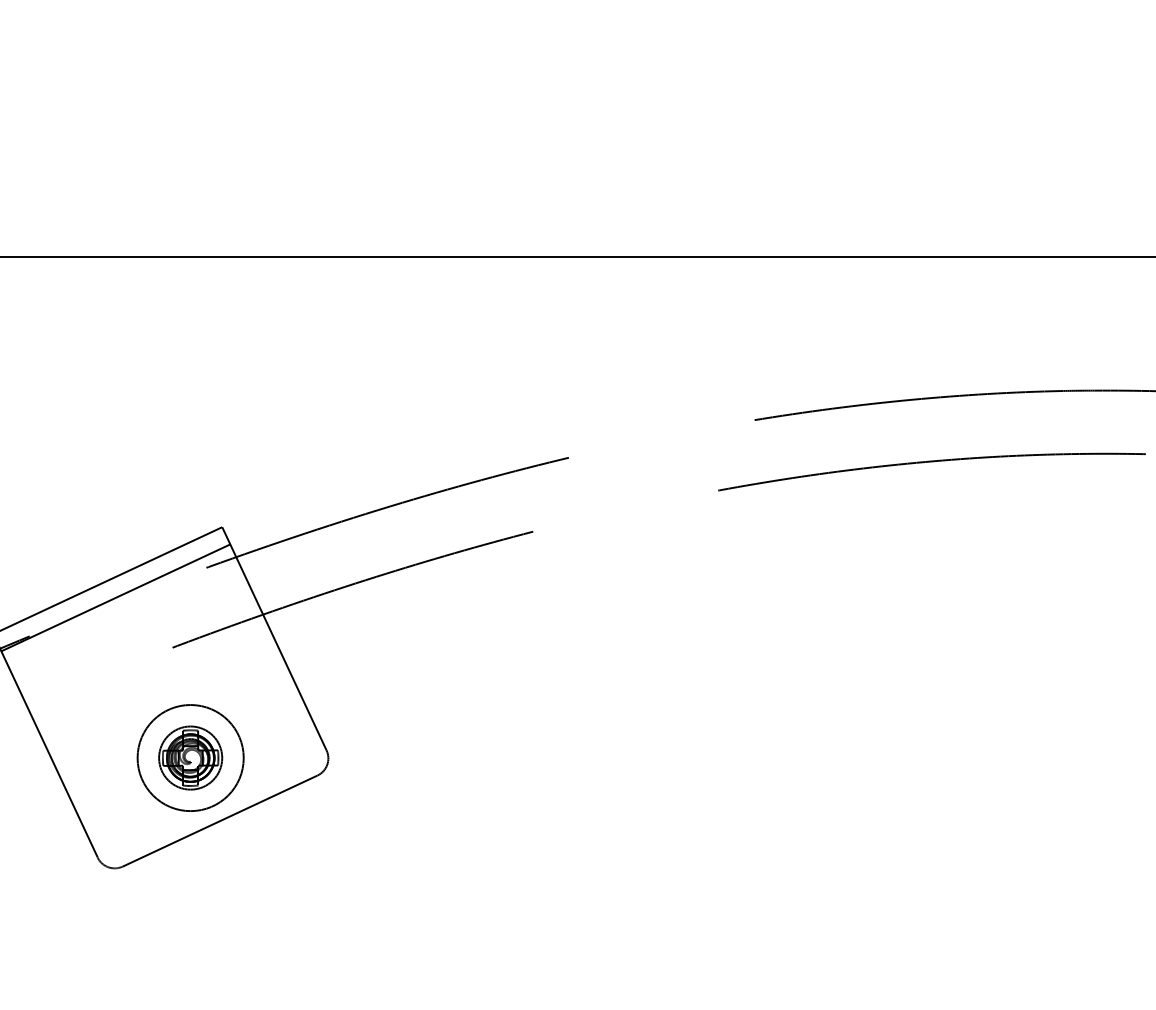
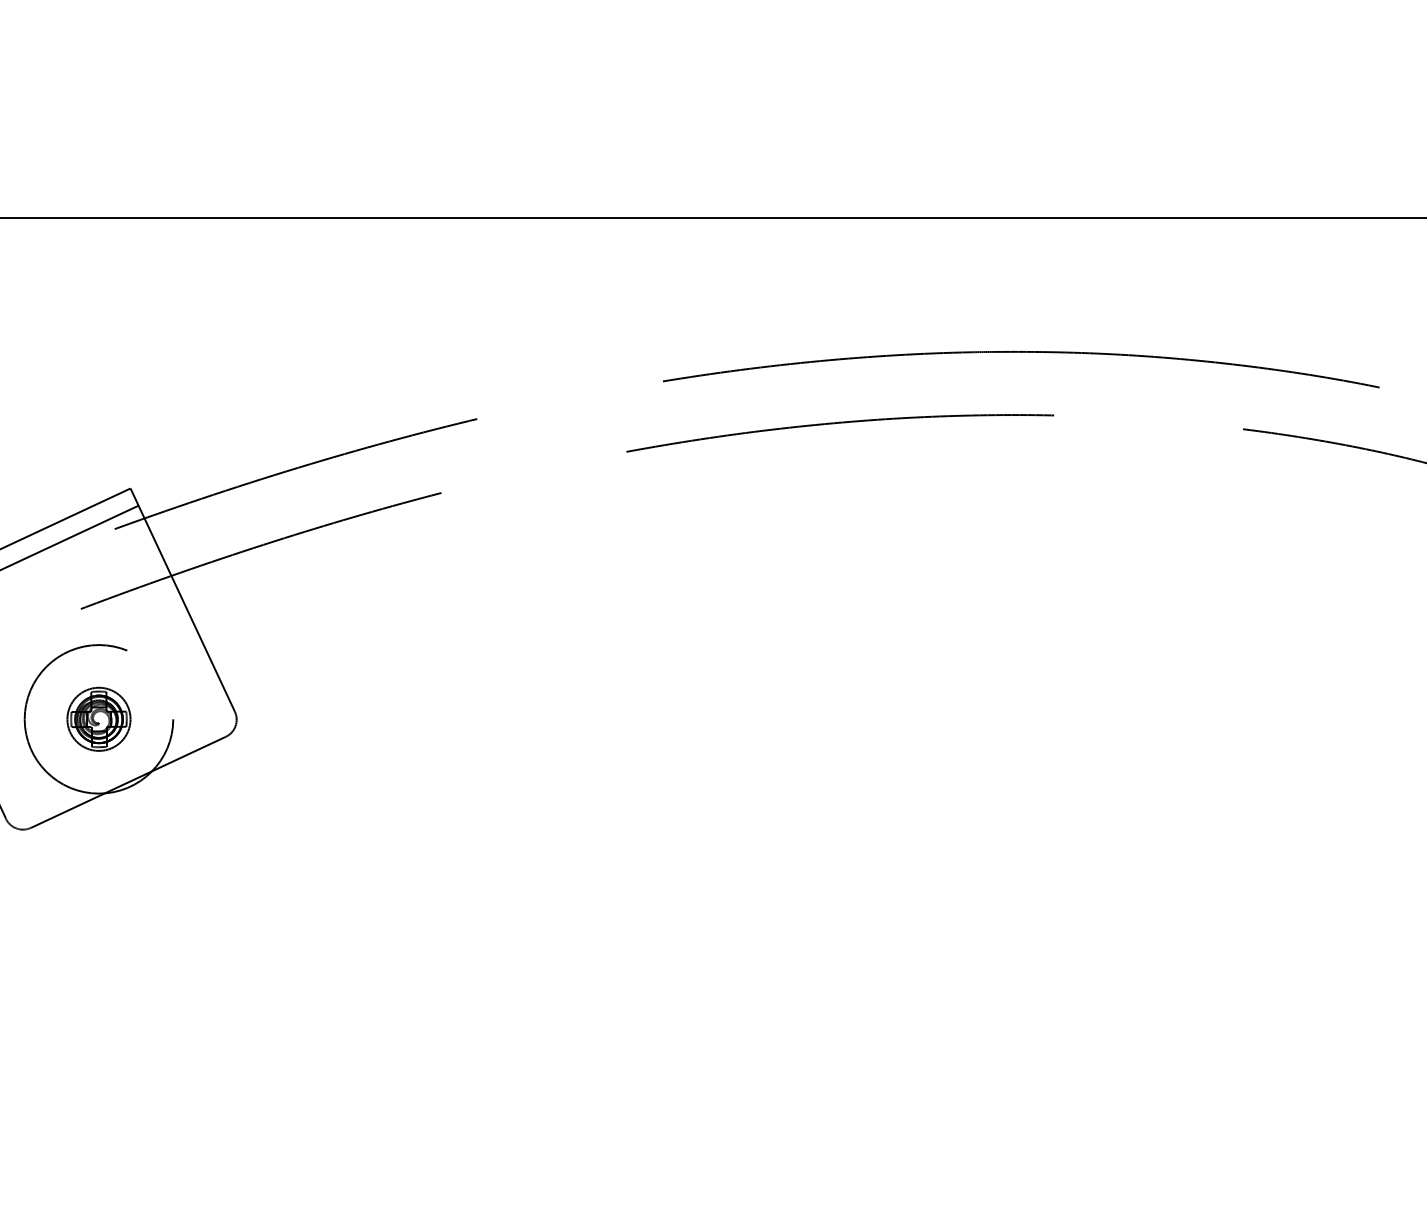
circle: (190, 758) -> (98, 719), size x1.4

